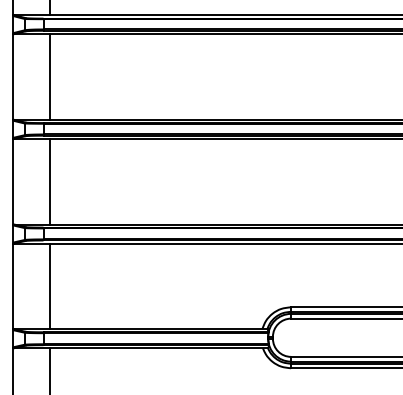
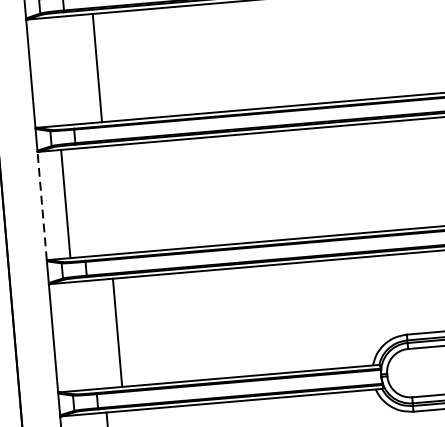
line: (49, 76) -> (96, 67), moved
line: (13, 181) -> (42, 205), solid -> dashed
line: (49, 181) -> (65, 203), moved
line: (49, 286) -> (117, 333), moved

